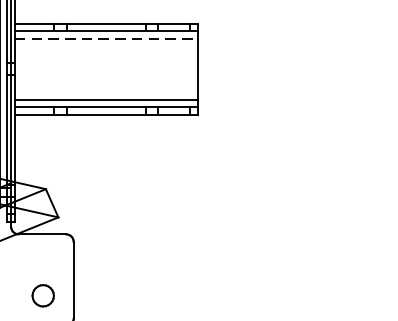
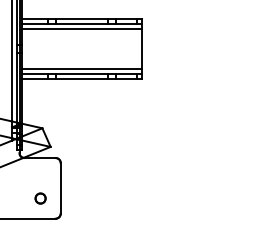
line: (106, 39) -> (82, 29), dashed -> solid
part: (42, 295) -> (40, 198), size x0.71

